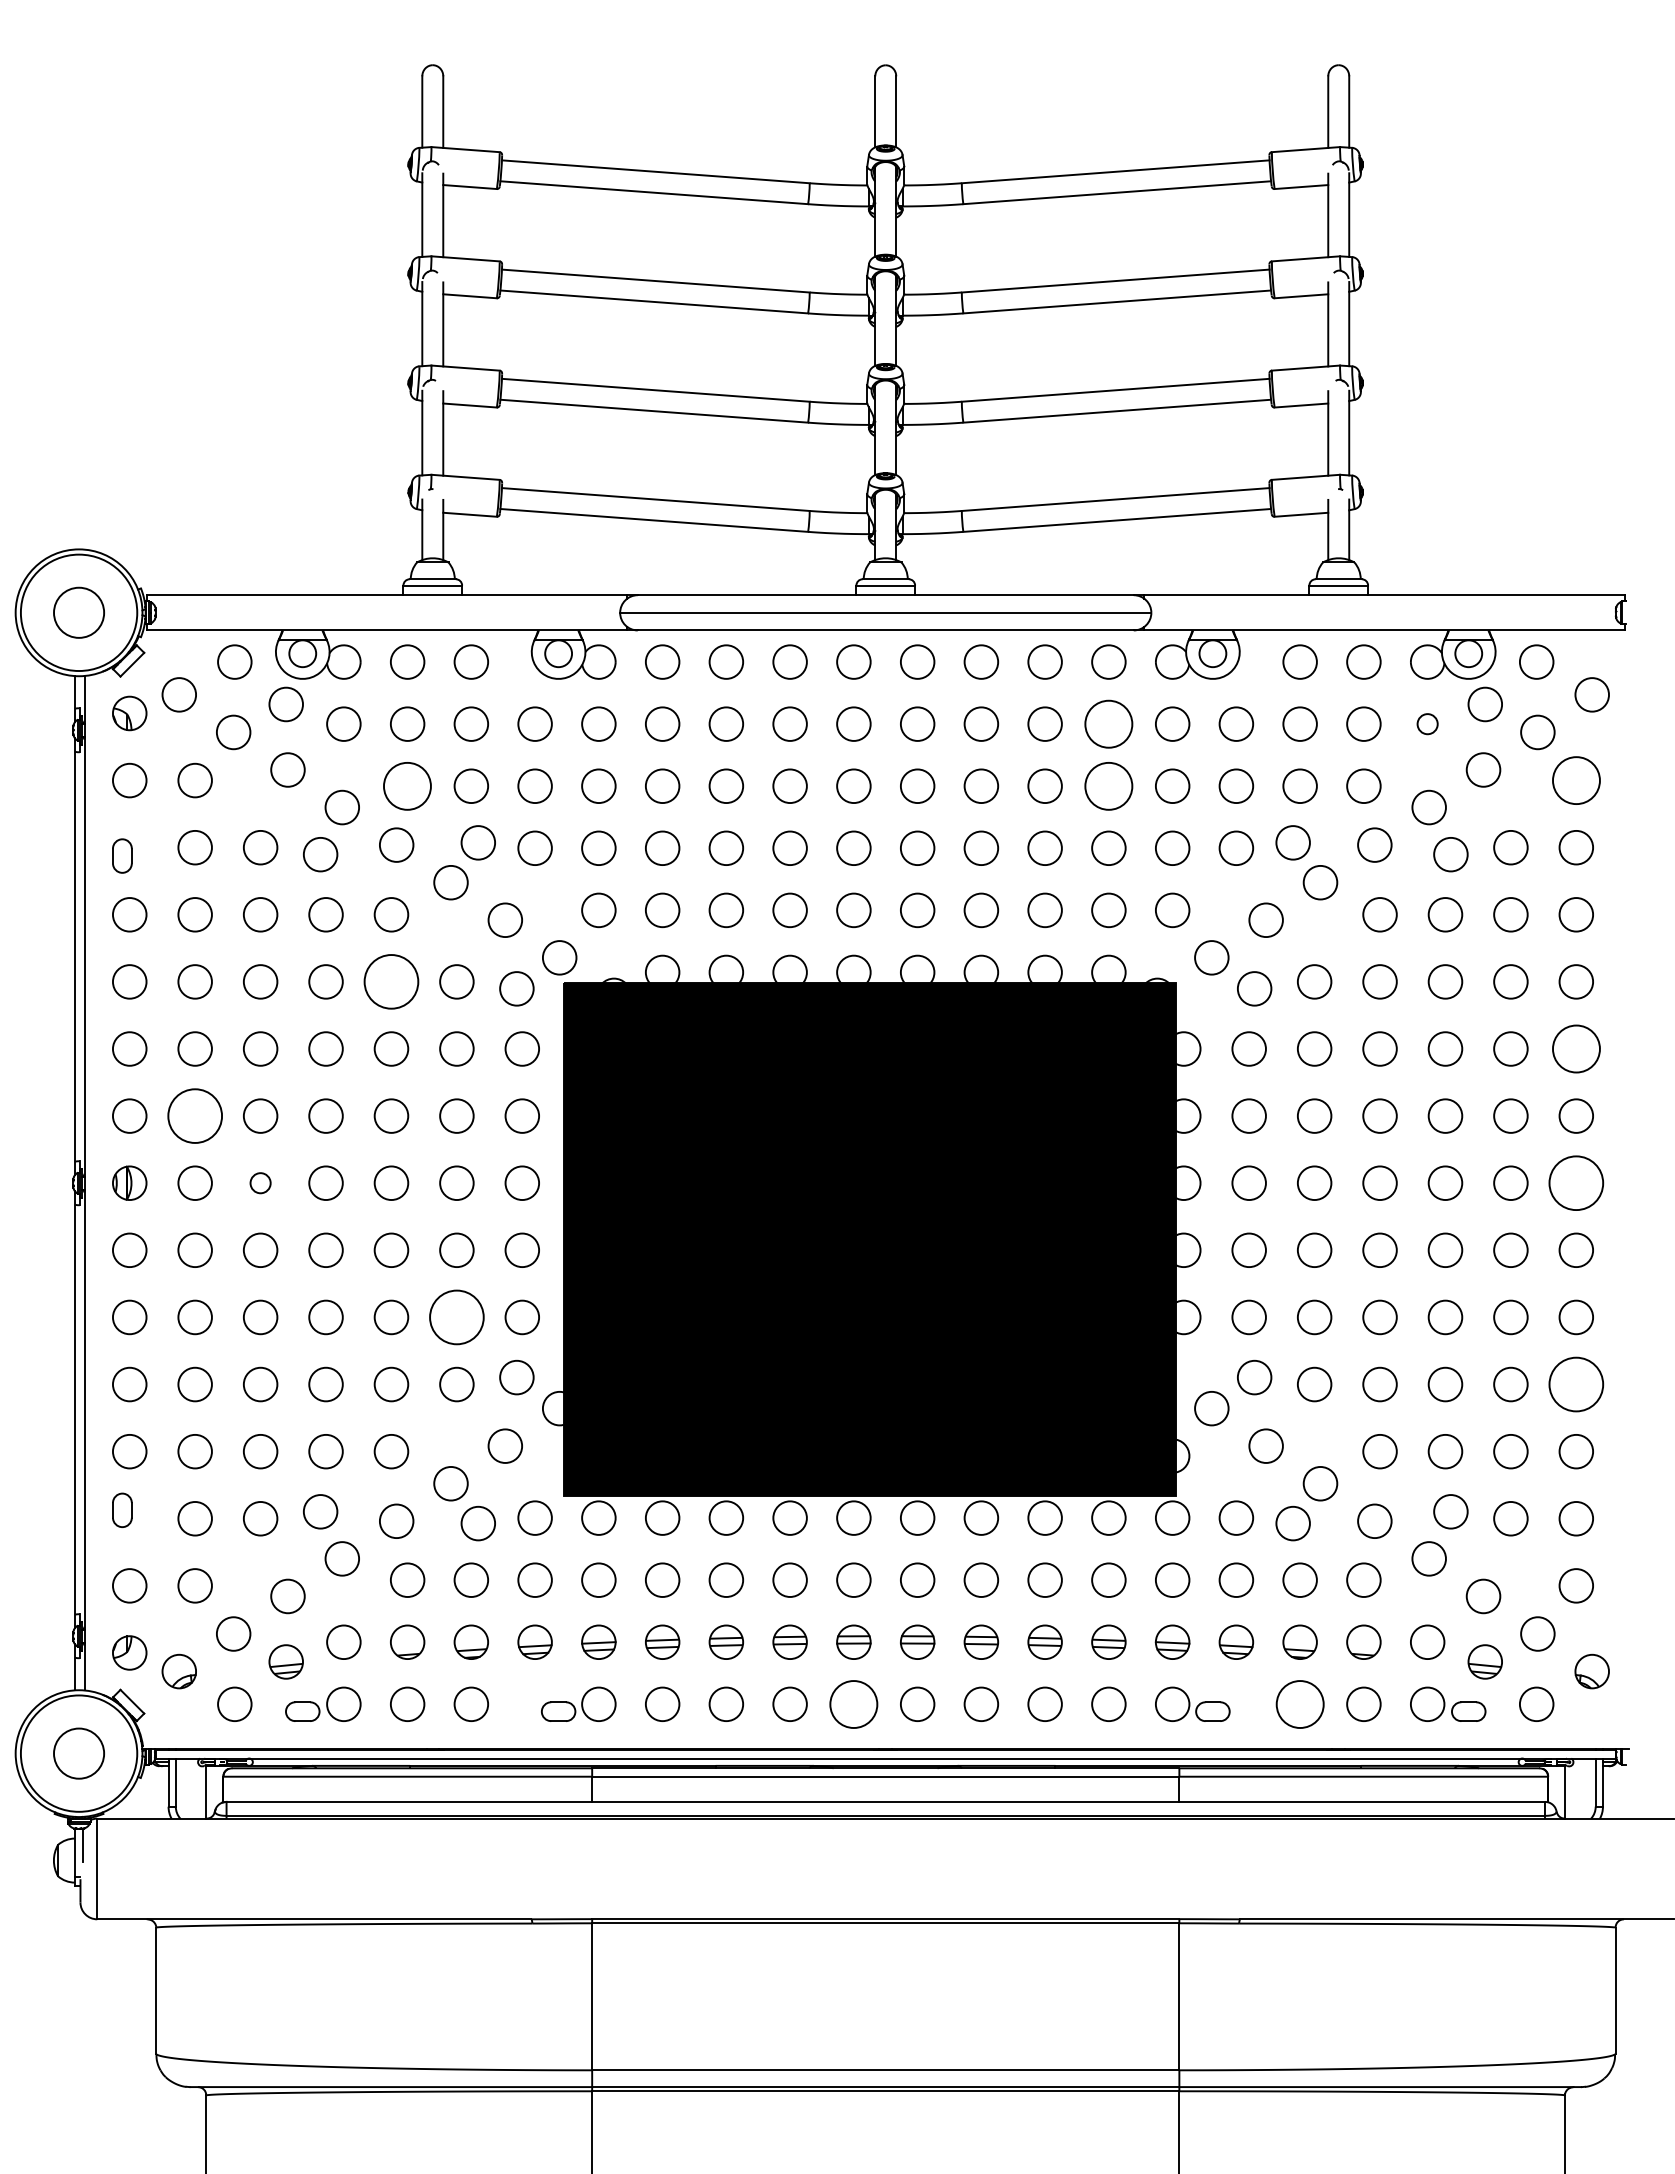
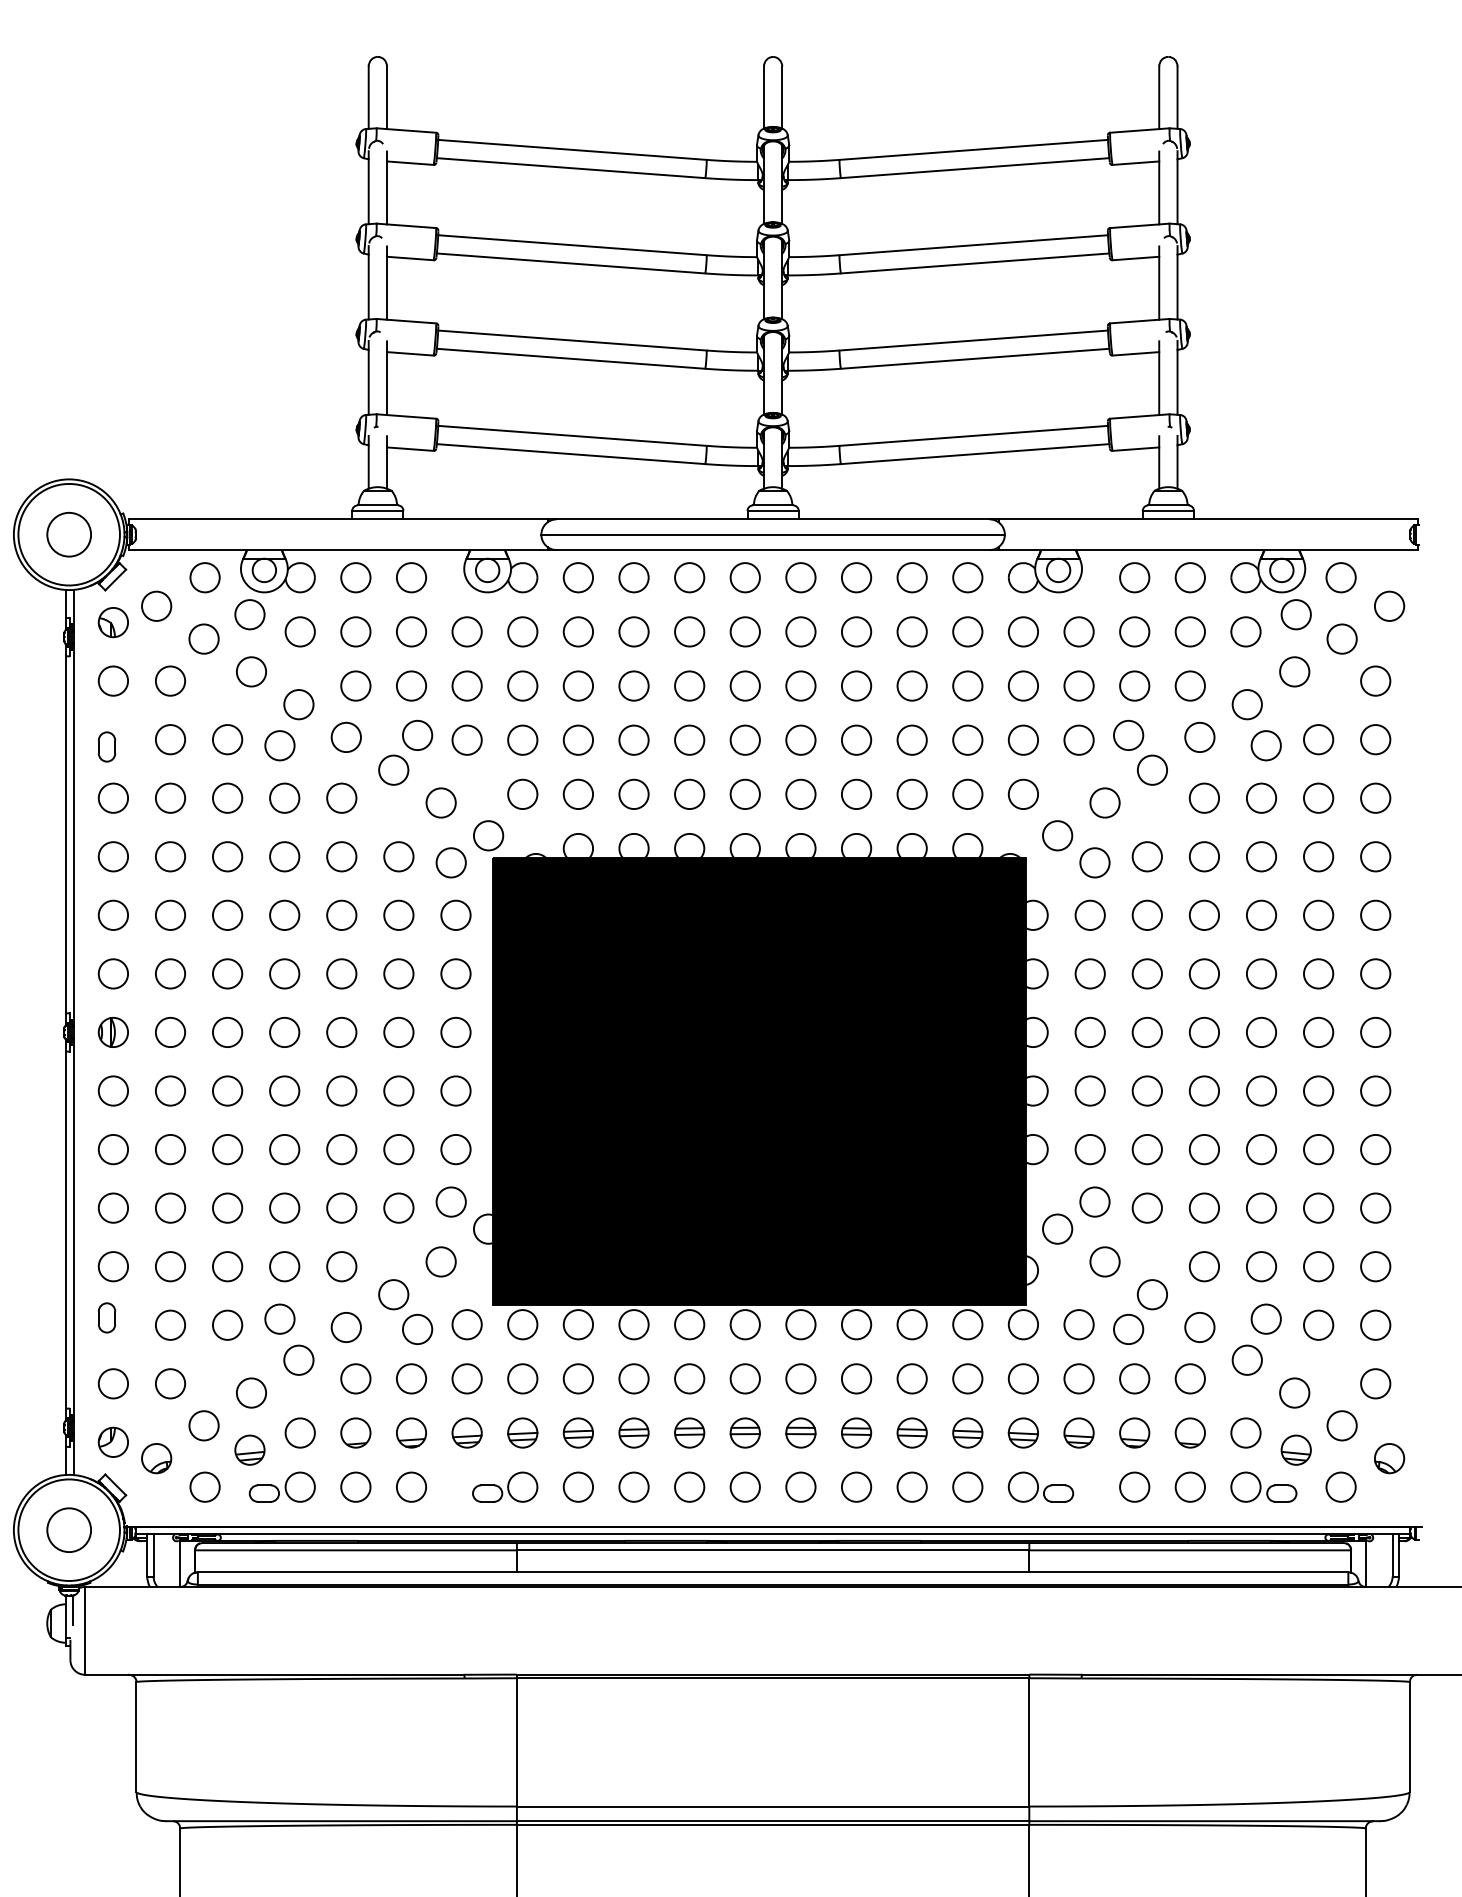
circle: (1108, 723) -> (967, 631), size x0.71
circle: (1427, 723) -> (1245, 631), size x1.67
circle: (1575, 780) -> (1374, 681), size x0.71
circle: (407, 785) -> (355, 685), size x0.71
circle: (1108, 785) -> (967, 685), size x0.71
circle: (391, 981) -> (341, 856), size x0.62
circle: (1575, 1048) -> (1374, 914), size x0.71
circle: (194, 1115) -> (169, 973), size x0.62
circle: (260, 1183) -> (227, 1032), size x1.67
circle: (1576, 1183) -> (1375, 1032), size x0.62
circle: (456, 1317) -> (398, 1149), size x0.62
circle: (1576, 1384) -> (1375, 1208), size x0.62
circle: (853, 1703) -> (744, 1486), size x0.71
circle: (1299, 1703) -> (1134, 1486), size x0.71

